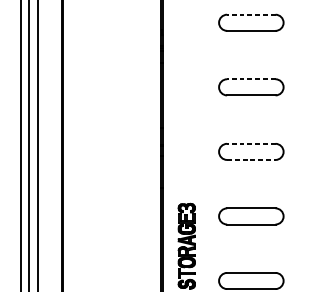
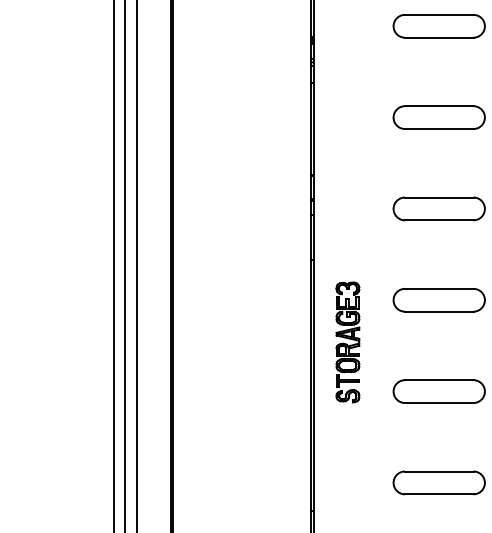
line: (250, 14) -> (438, 14), dashed -> solid
line: (250, 79) -> (438, 106), dashed -> solid
line: (250, 143) -> (438, 197), dashed -> solid
line: (251, 160) -> (439, 220), dashed -> solid

